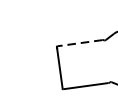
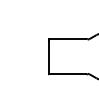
line: (79, 42) -> (67, 38), dashed -> solid

